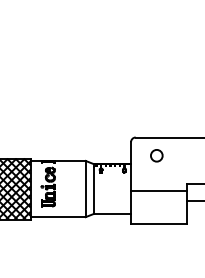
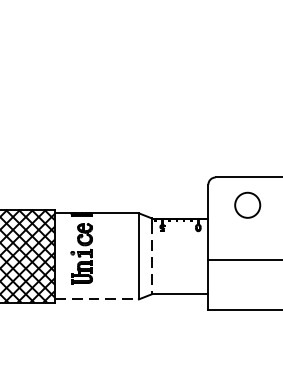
circle: (156, 155) -> (247, 205), size x1.4
line: (94, 191) -> (152, 260), solid -> dashed
line: (58, 217) -> (97, 299), solid -> dashed

